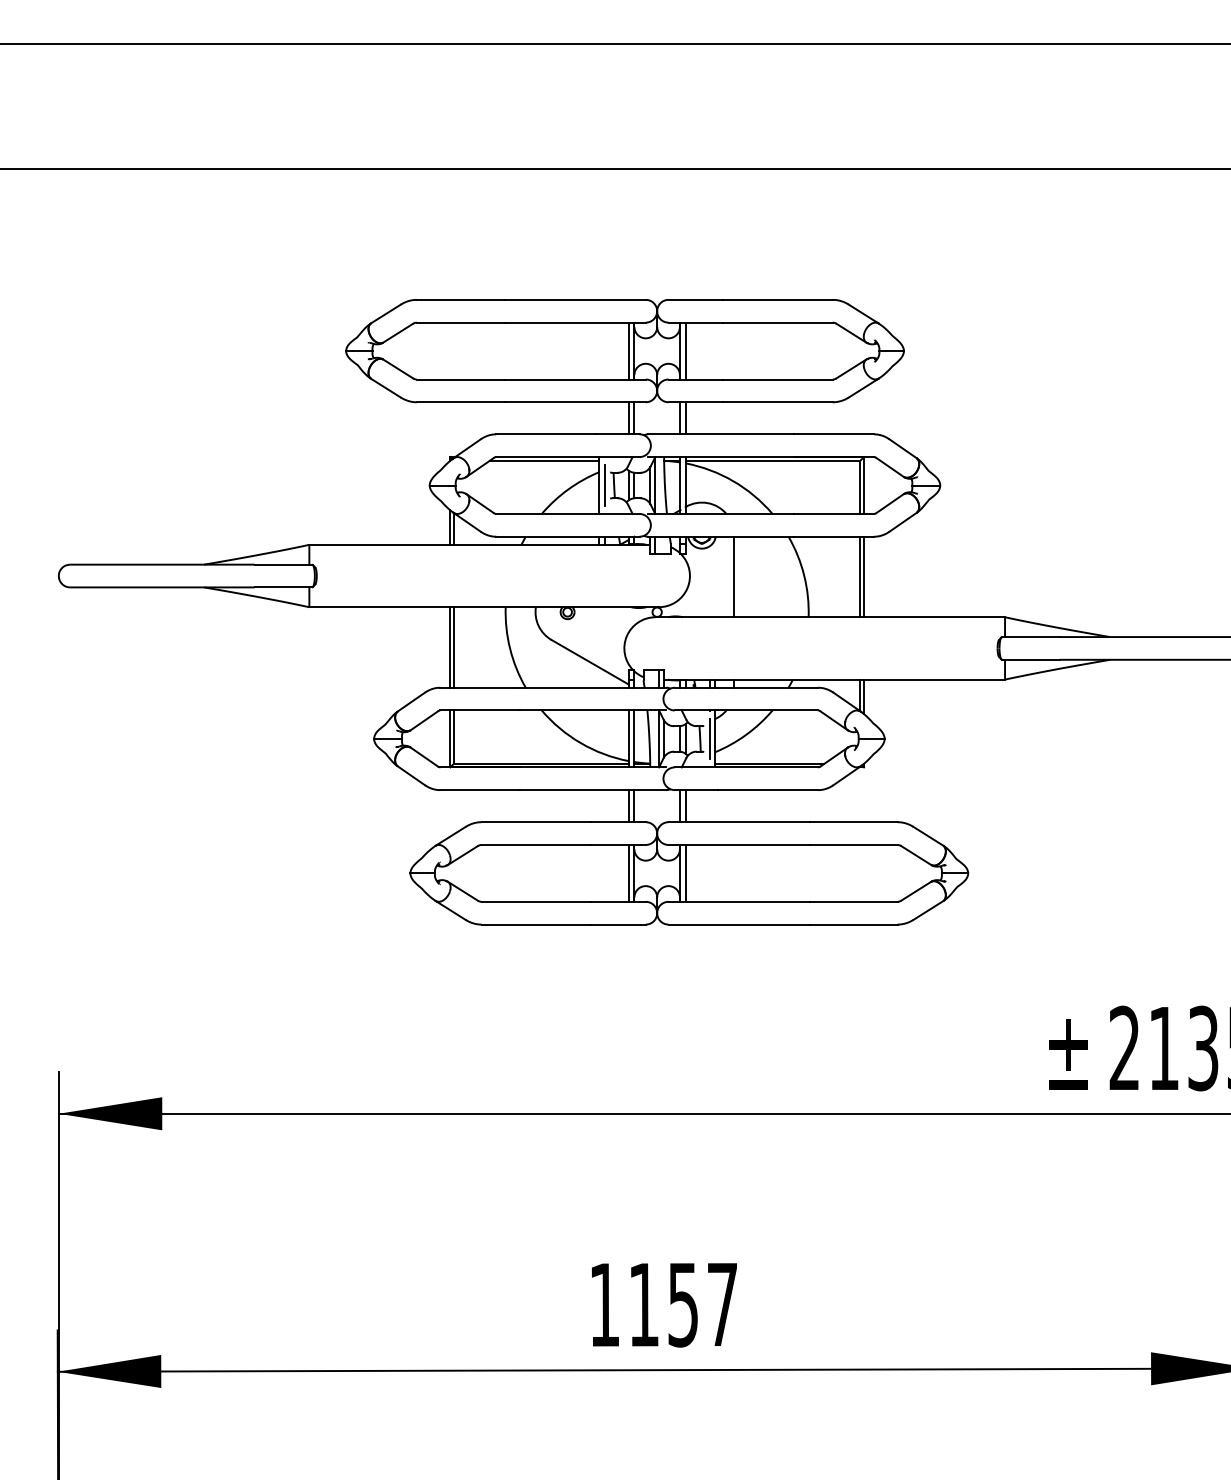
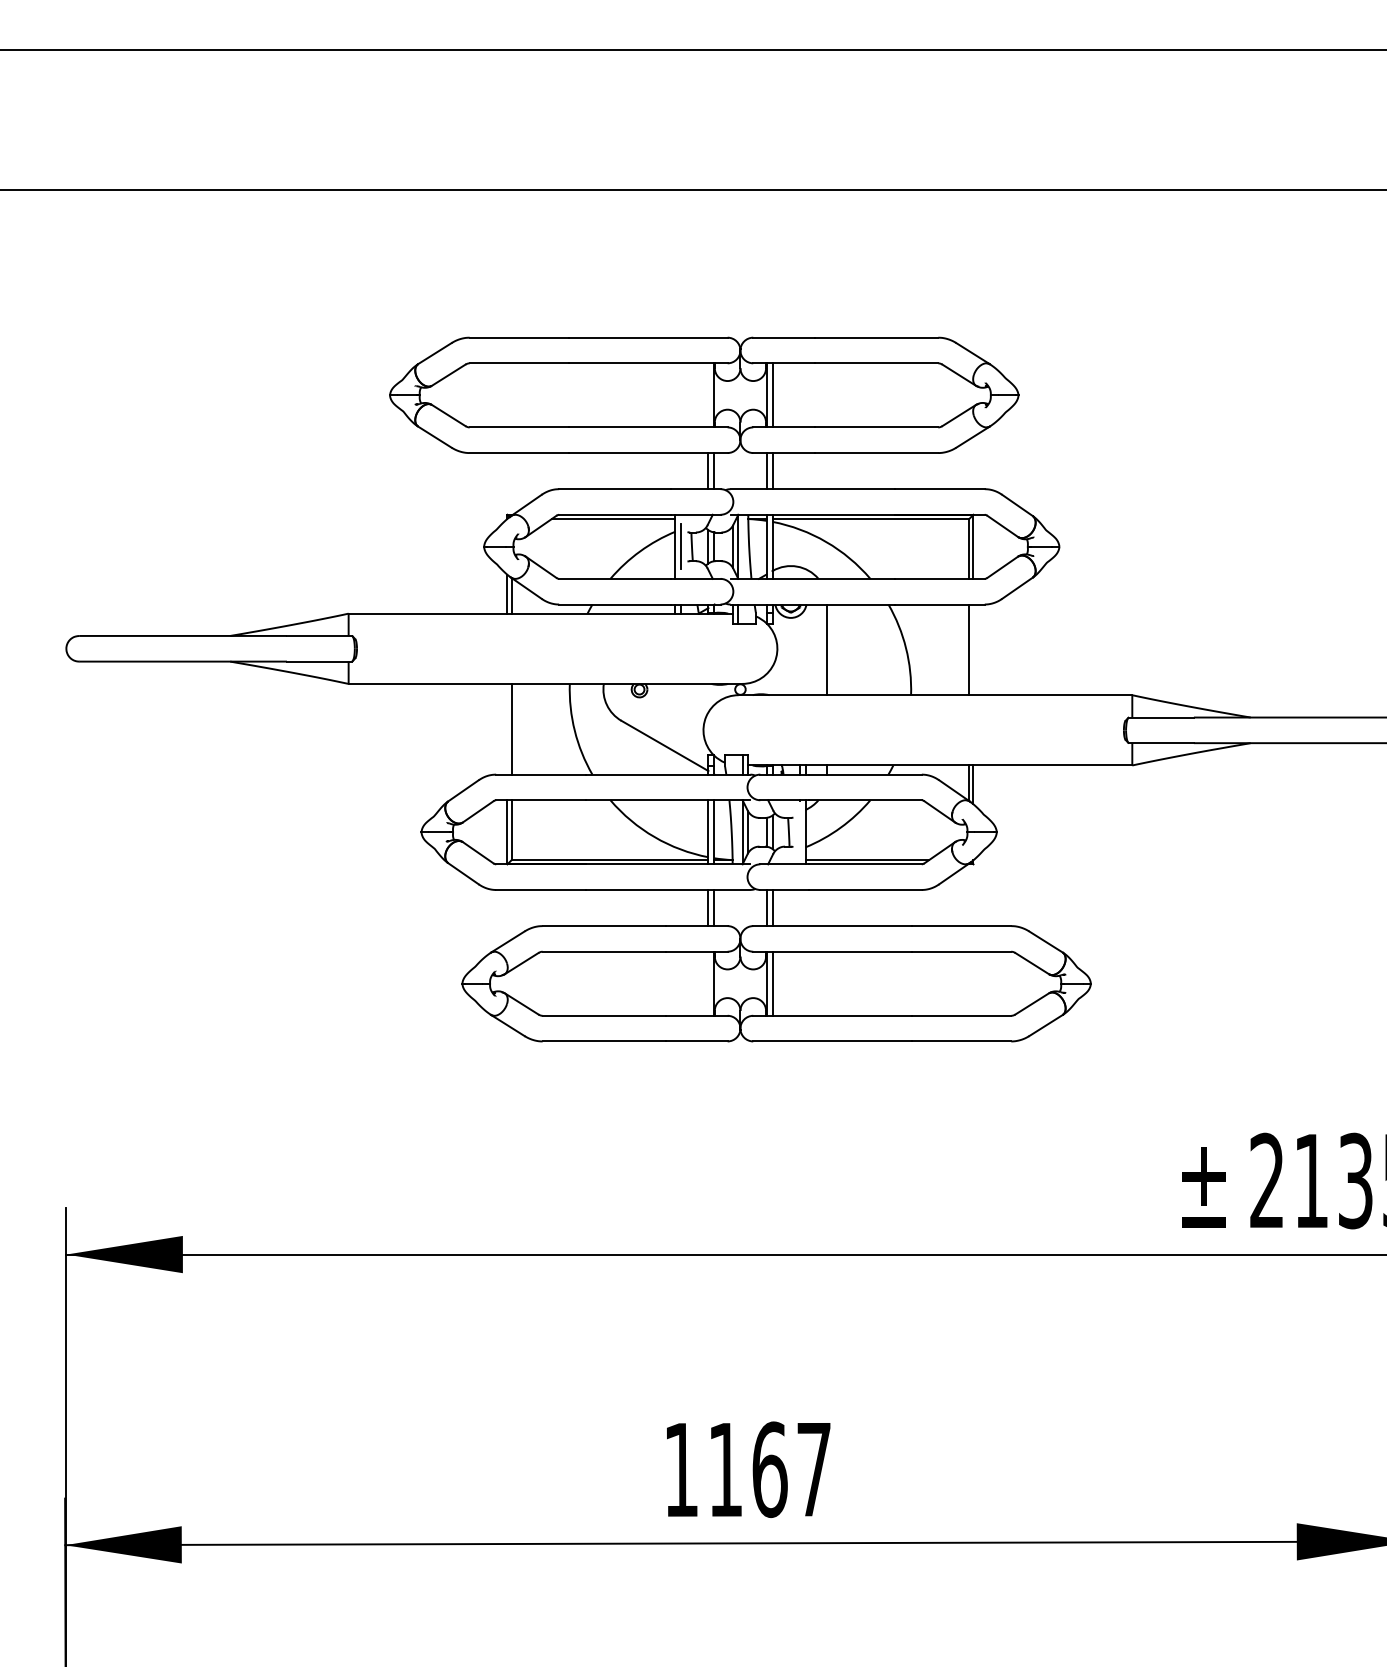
line: (628, 351) -> (708, 395), removed
line: (864, 576) -> (973, 649), removed
line: (450, 646) -> (507, 728), removed
line: (709, 738) -> (799, 831), removed
line: (628, 873) -> (708, 983), removed
text: (682, 1304) -> (769, 1469), 1157 -> 1167

